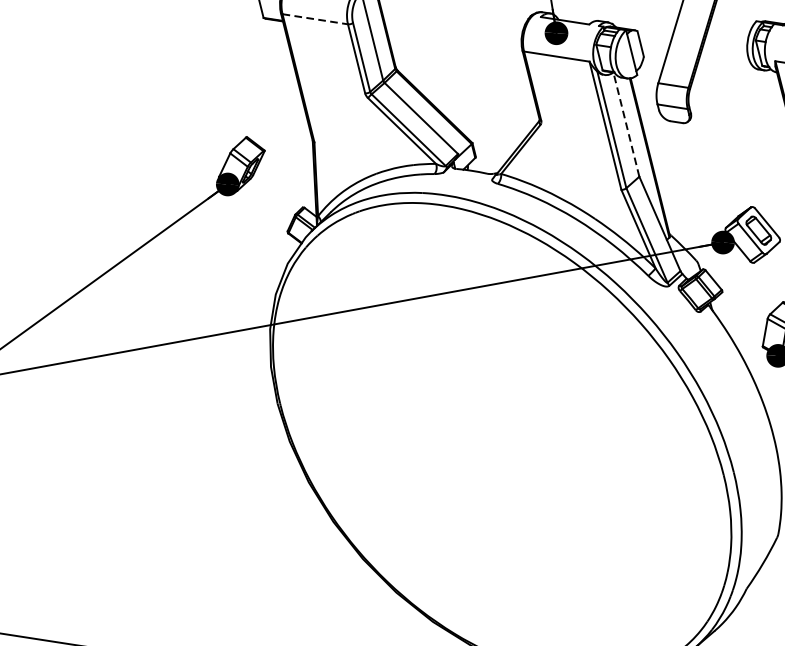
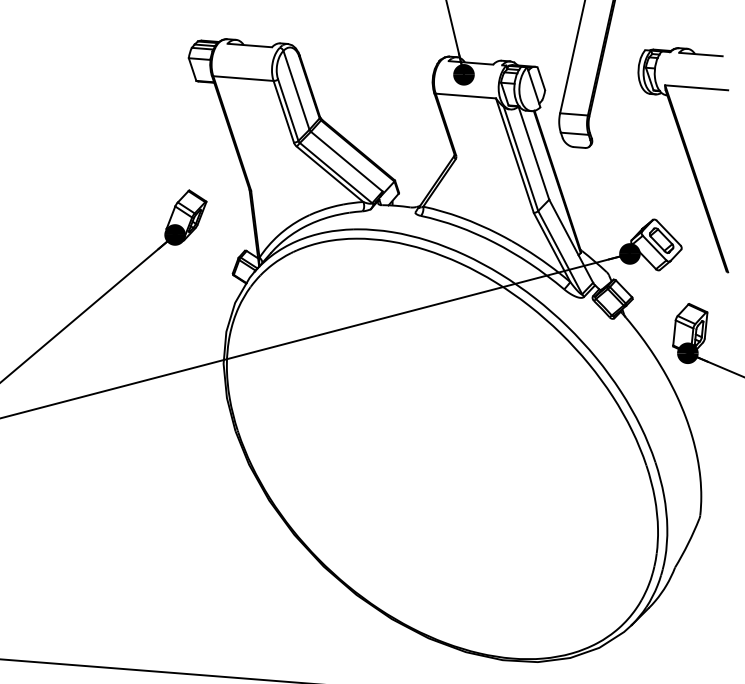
line: (315, 19) -> (243, 78), dashed -> solid
line: (626, 123) -> (533, 152), dashed -> solid

